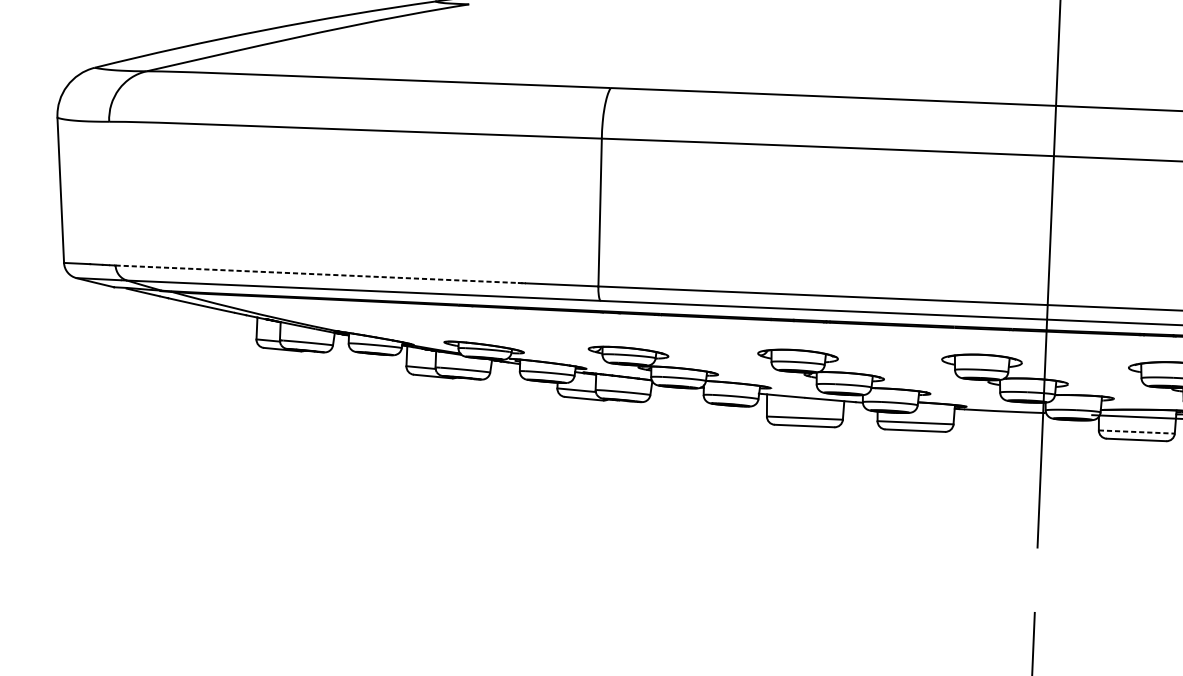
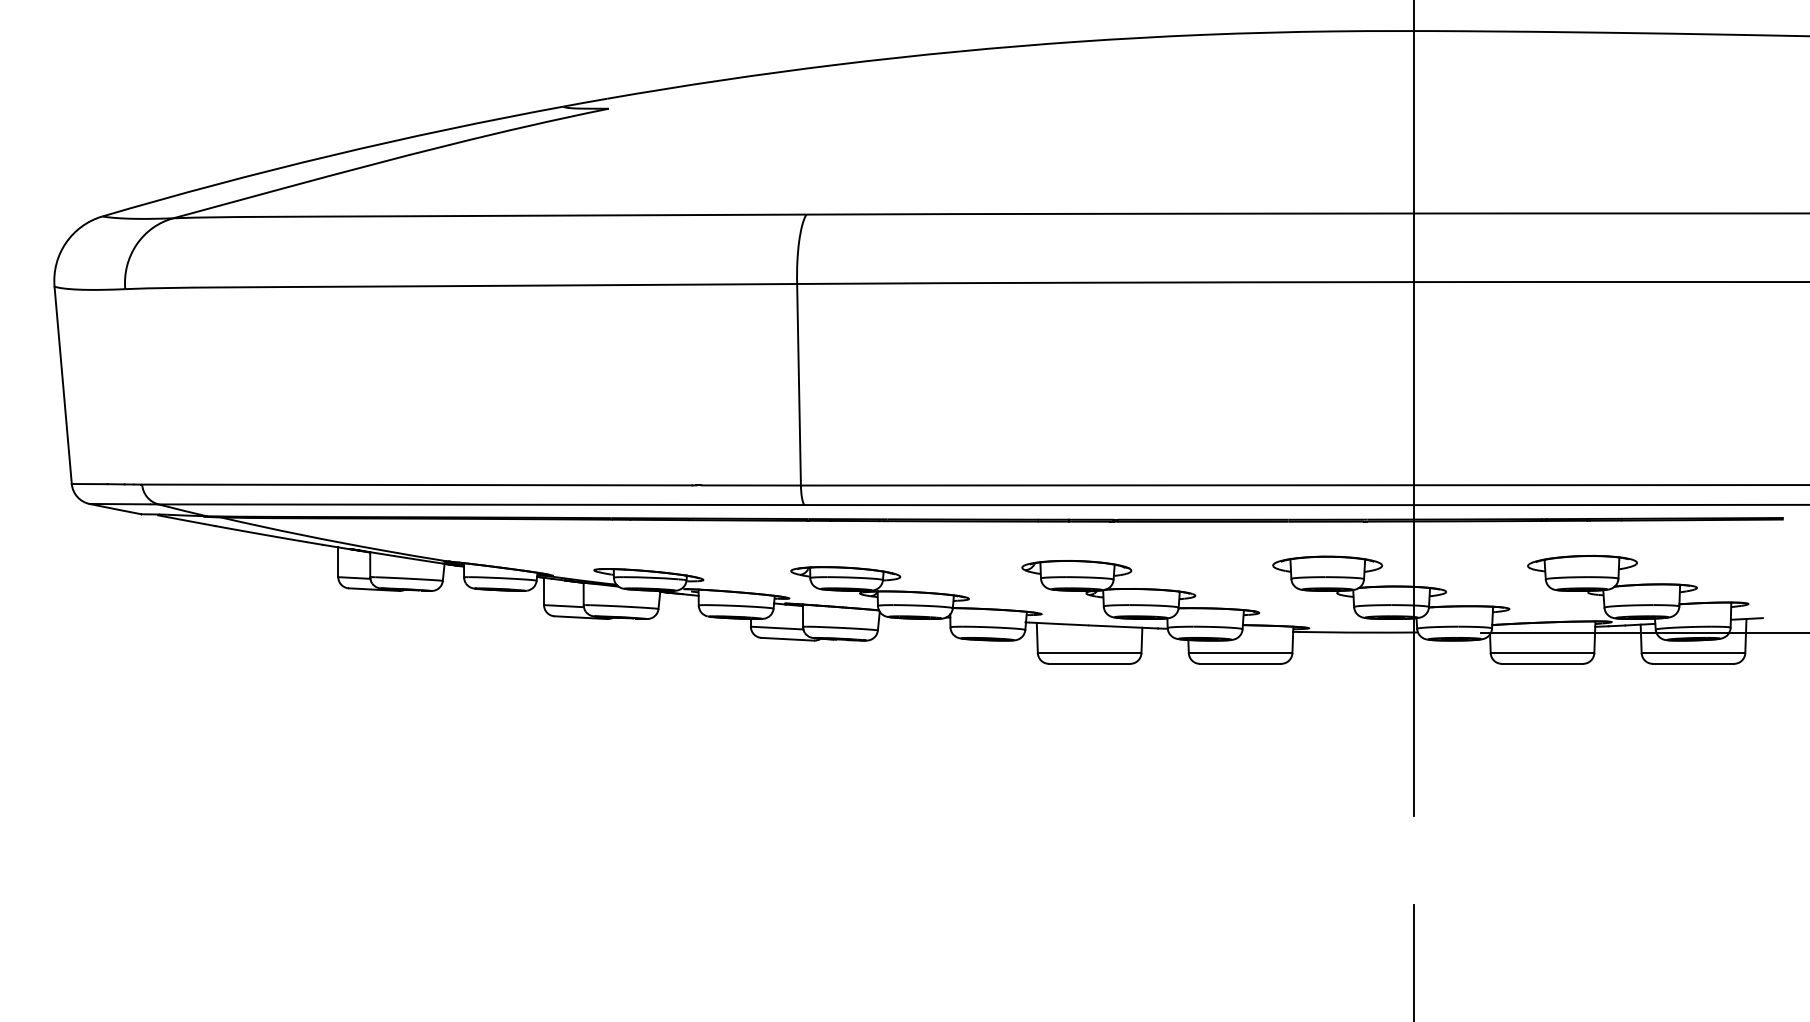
line: (317, 274) -> (417, 485), dashed -> solid
line: (1136, 432) -> (1542, 653), dashed -> solid

